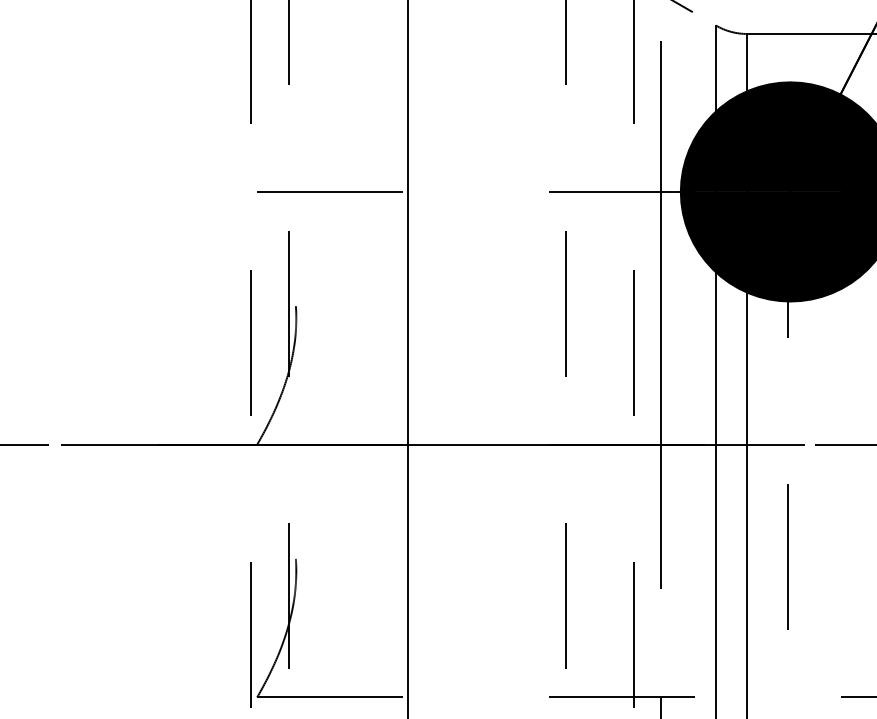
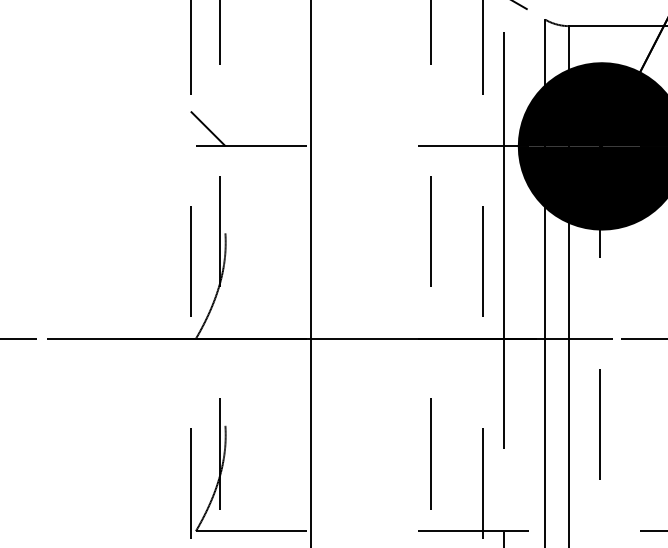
line: (273, 168) -> (208, 128), added

